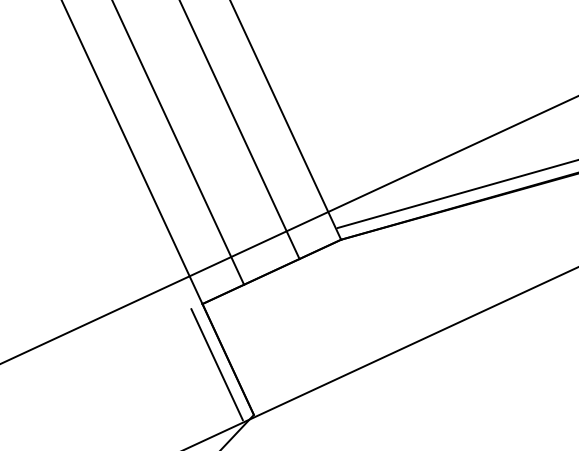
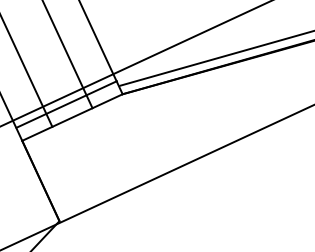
line: (271, 271) -> (66, 104), moved
line: (216, 364) -> (32, 184), removed

